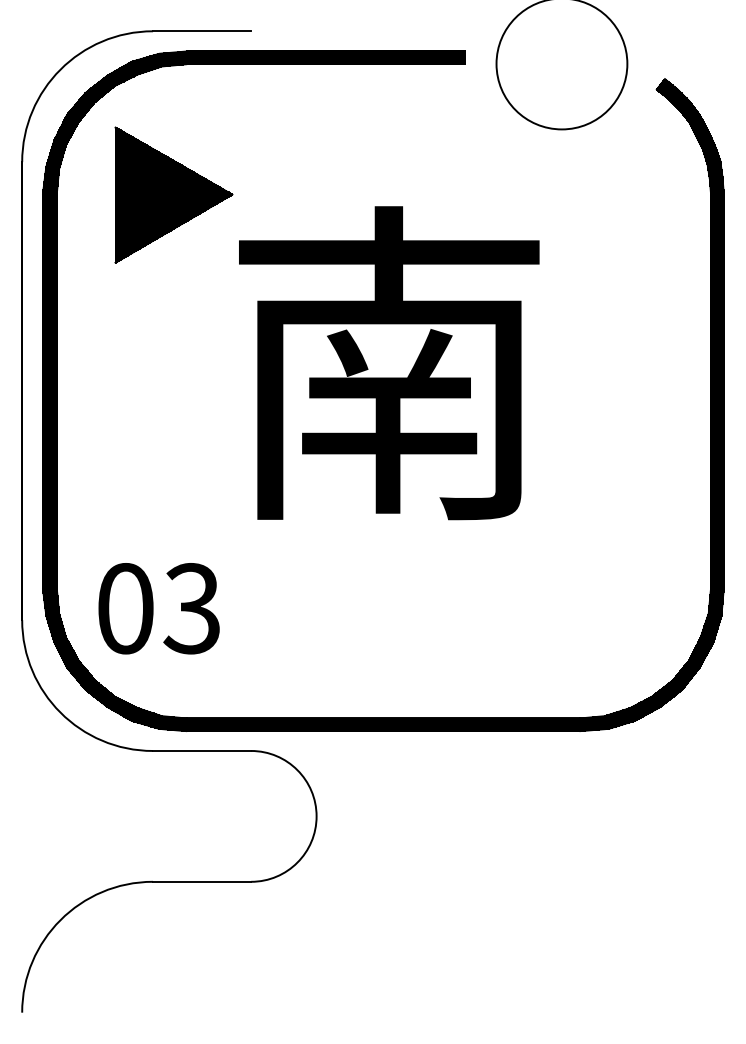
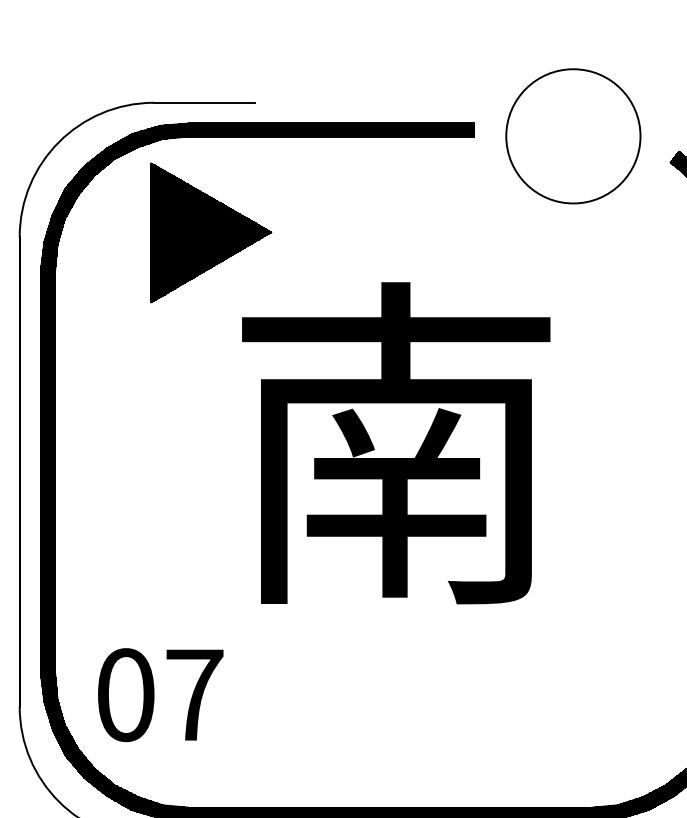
part: (173, 194) -> (210, 232), moved
text: (191, 608) -> (193, 694), 03 -> 07

